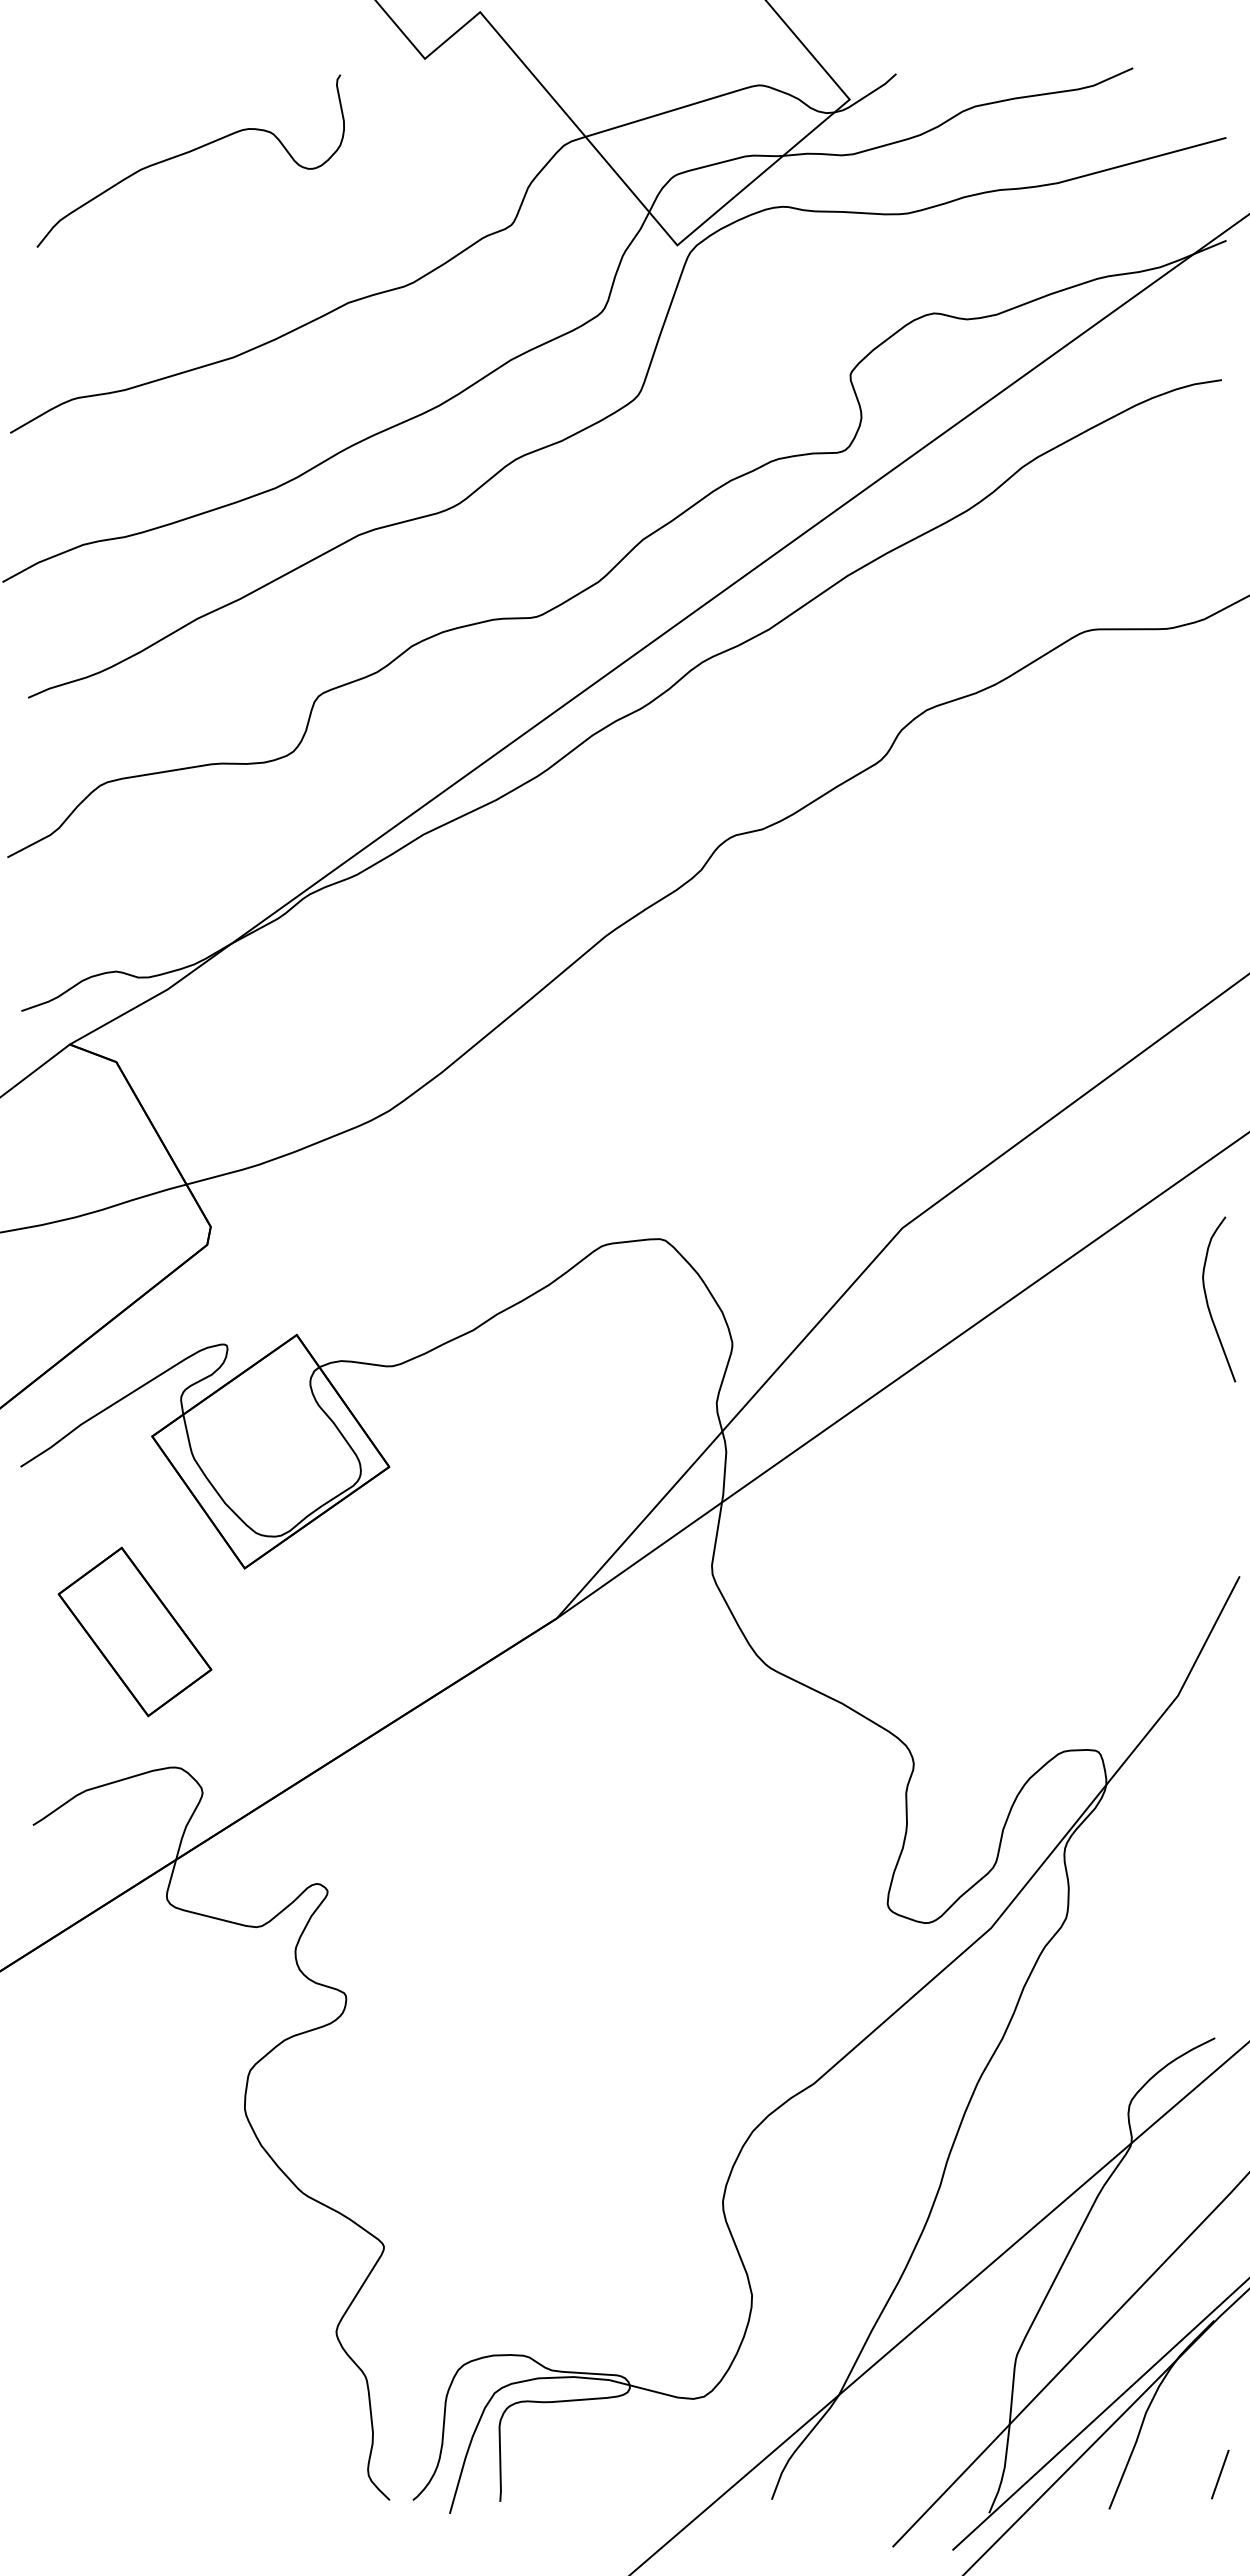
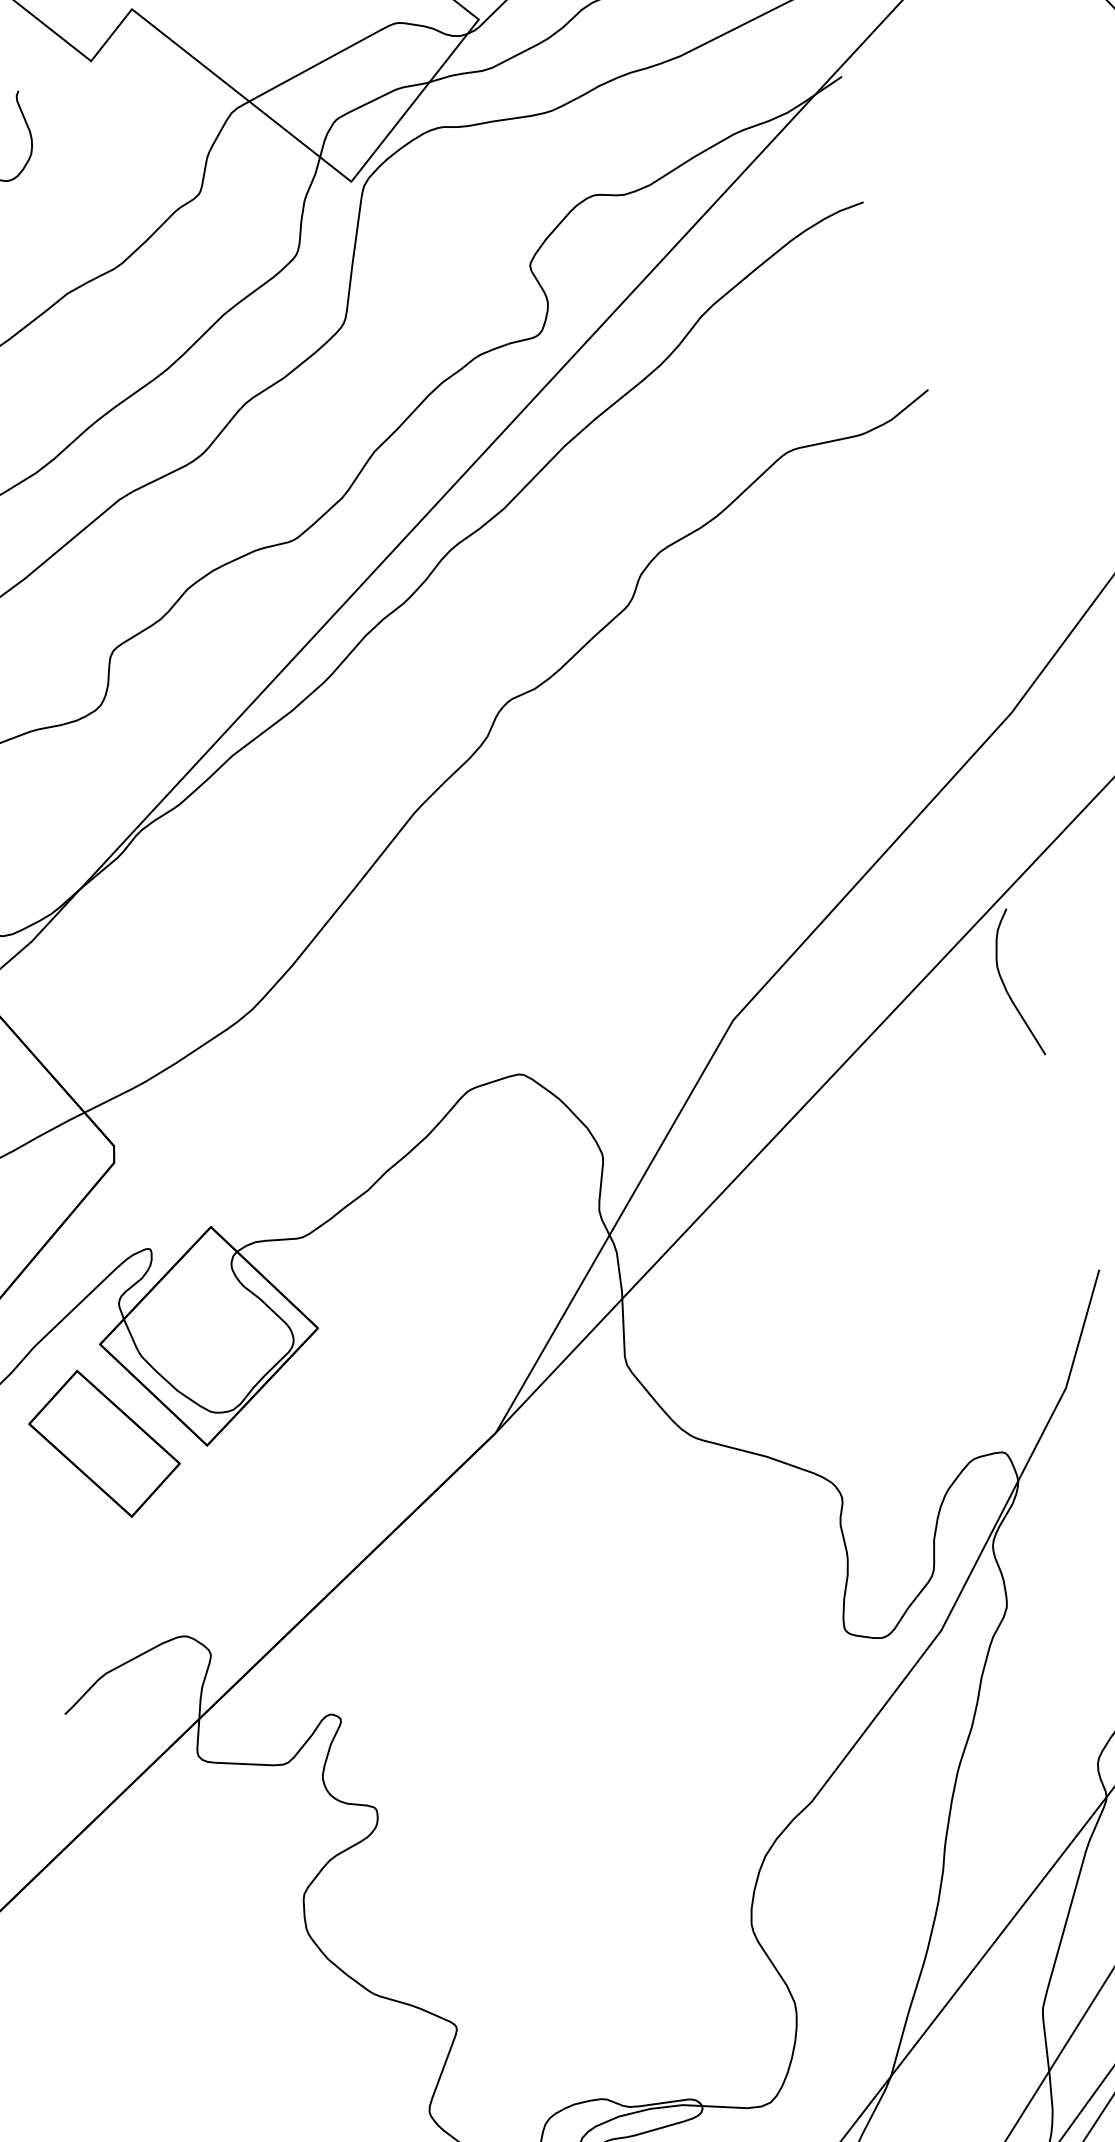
curve: (1208, 1302) -> (1006, 988), moved
part: (134, 1631) -> (103, 1443), moved

